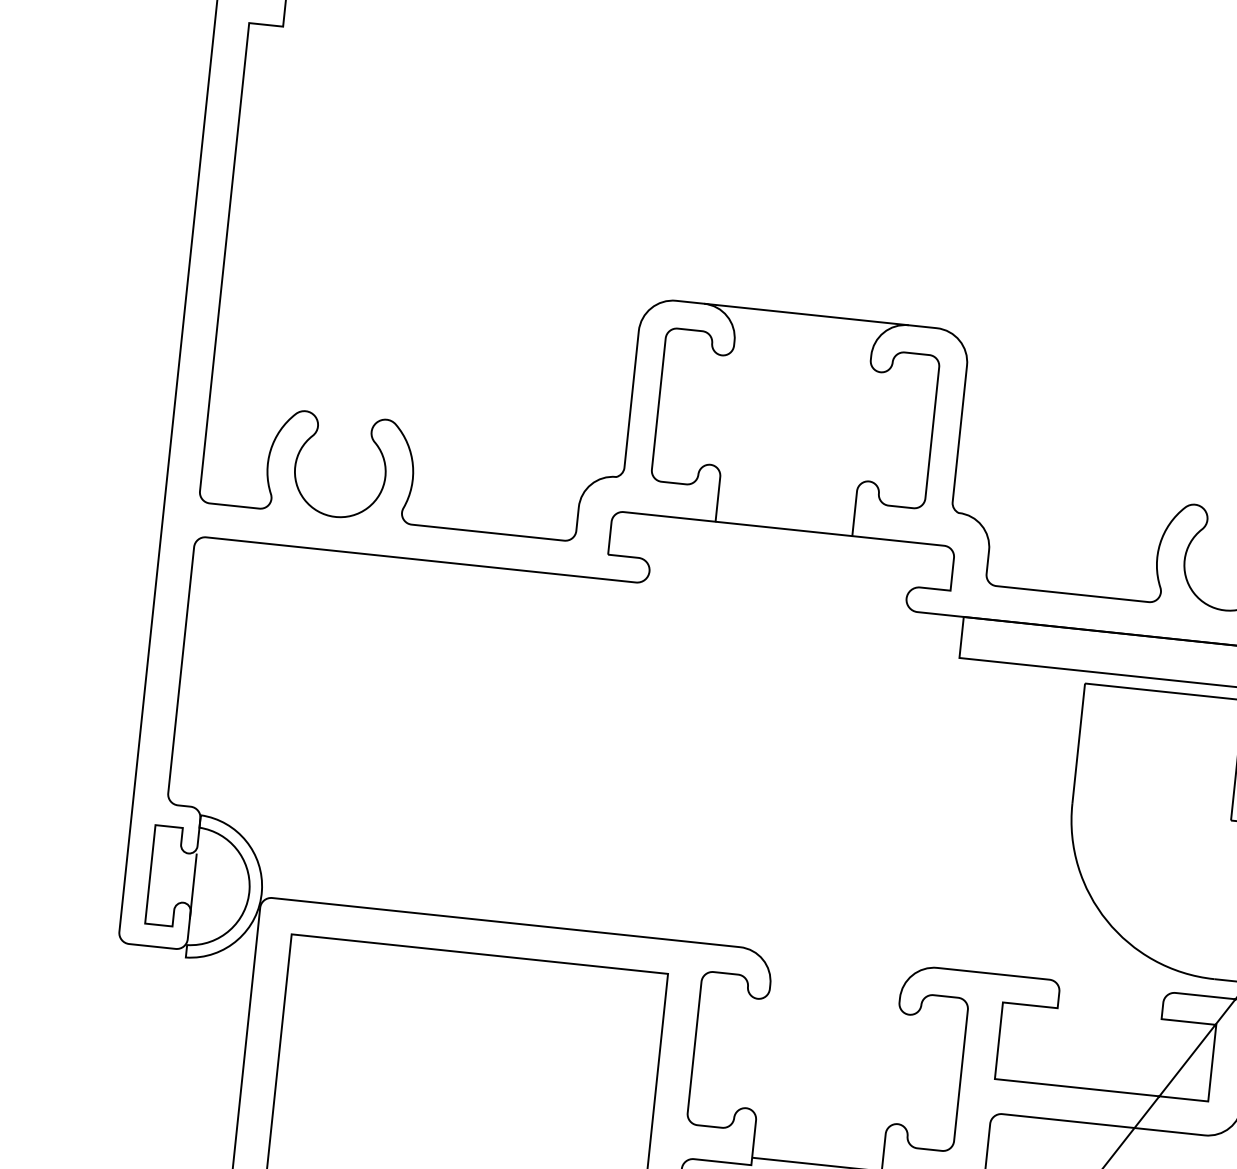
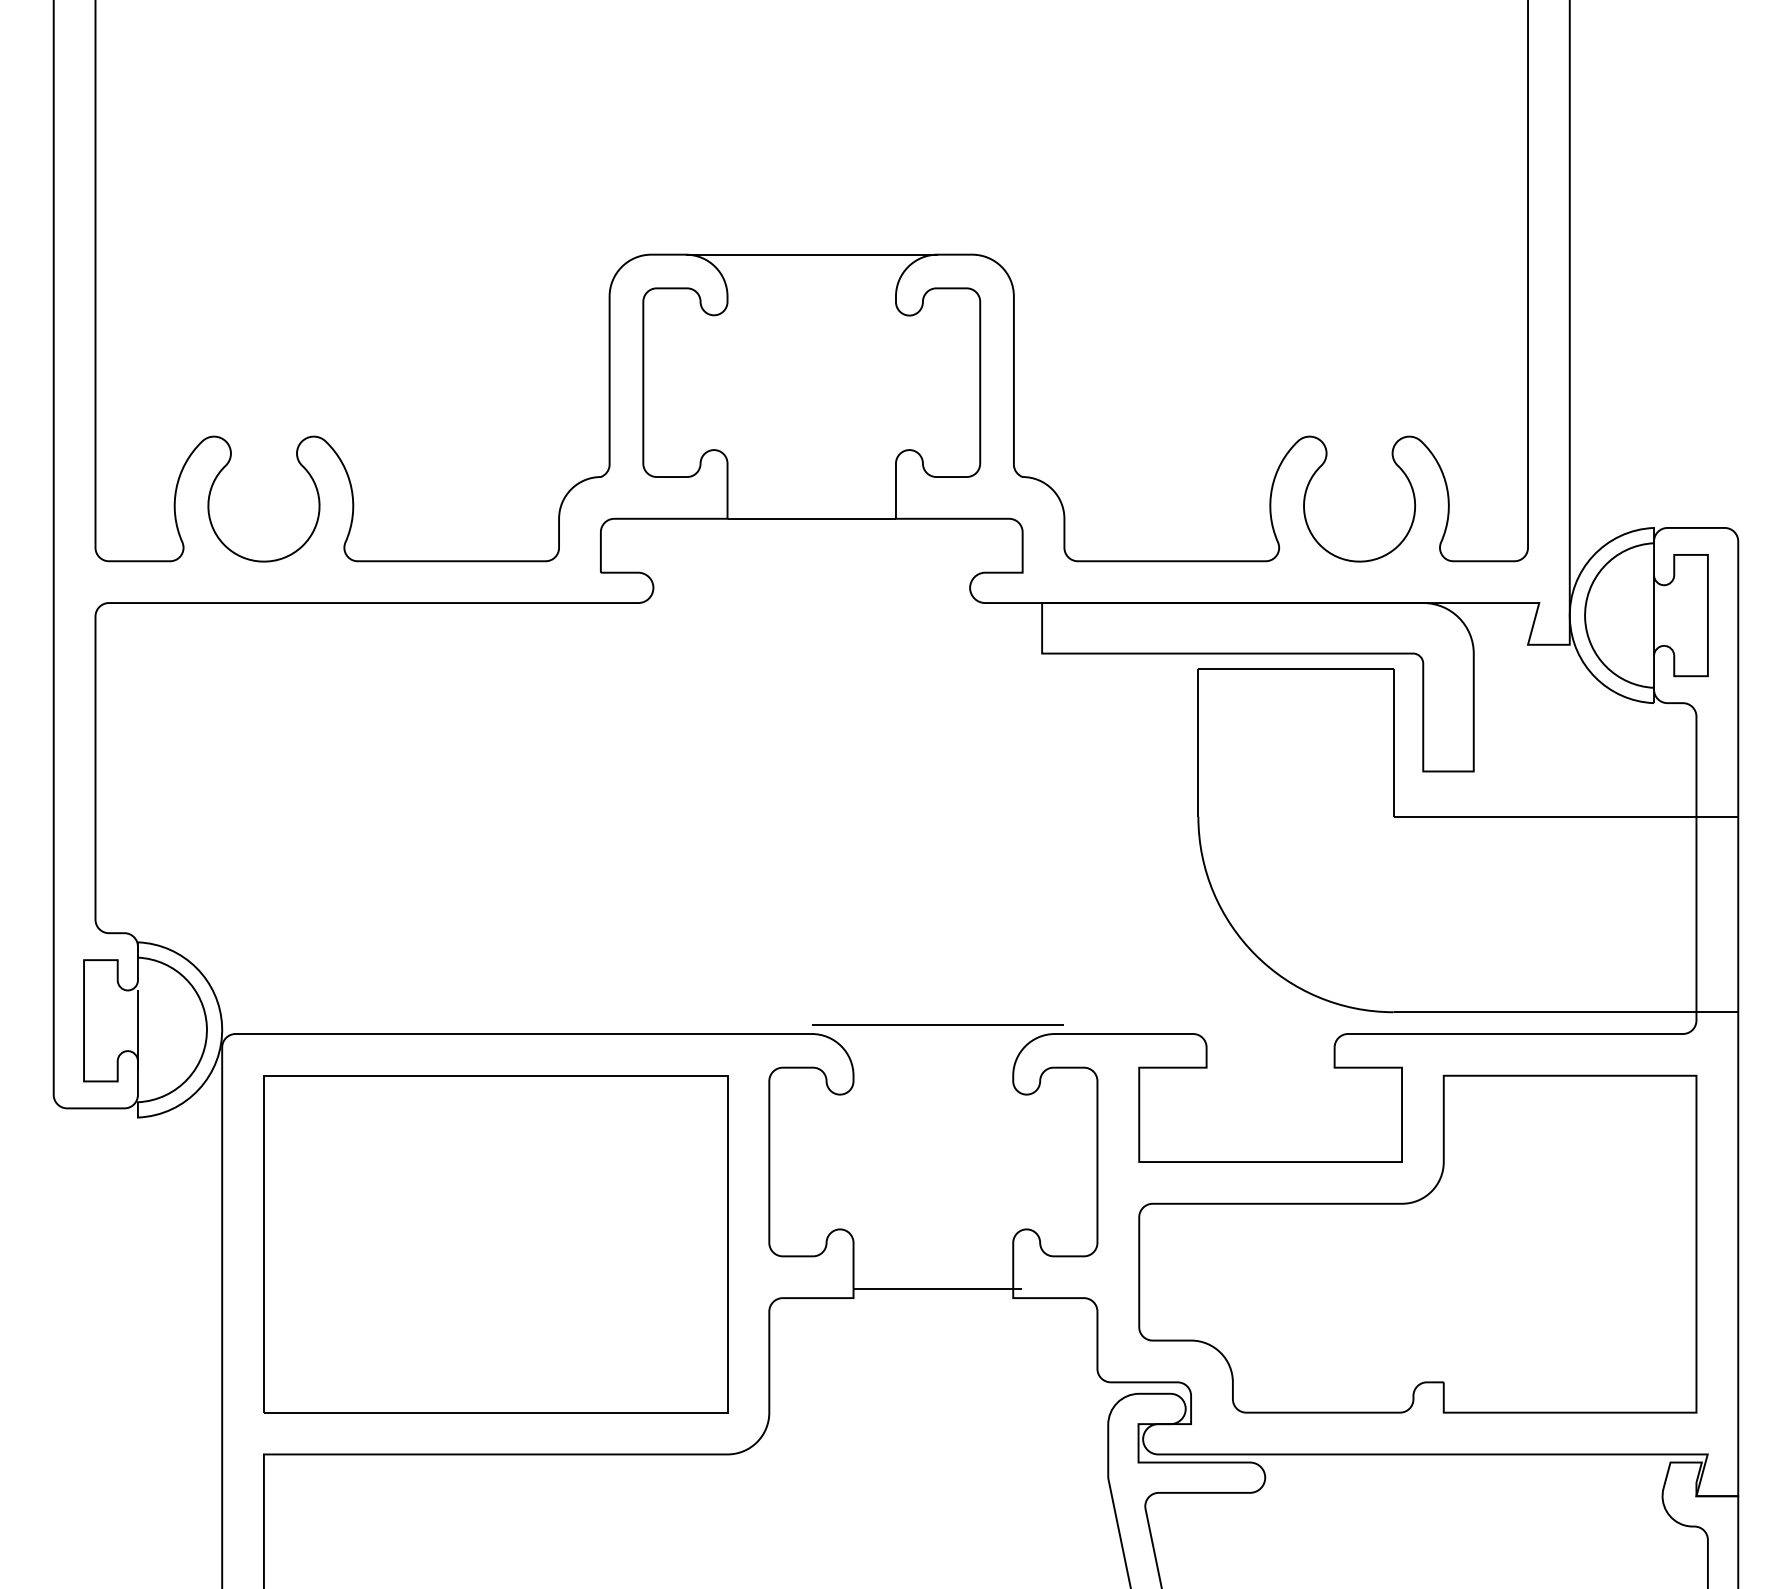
line: (842, 950) -> (937, 1024), added

